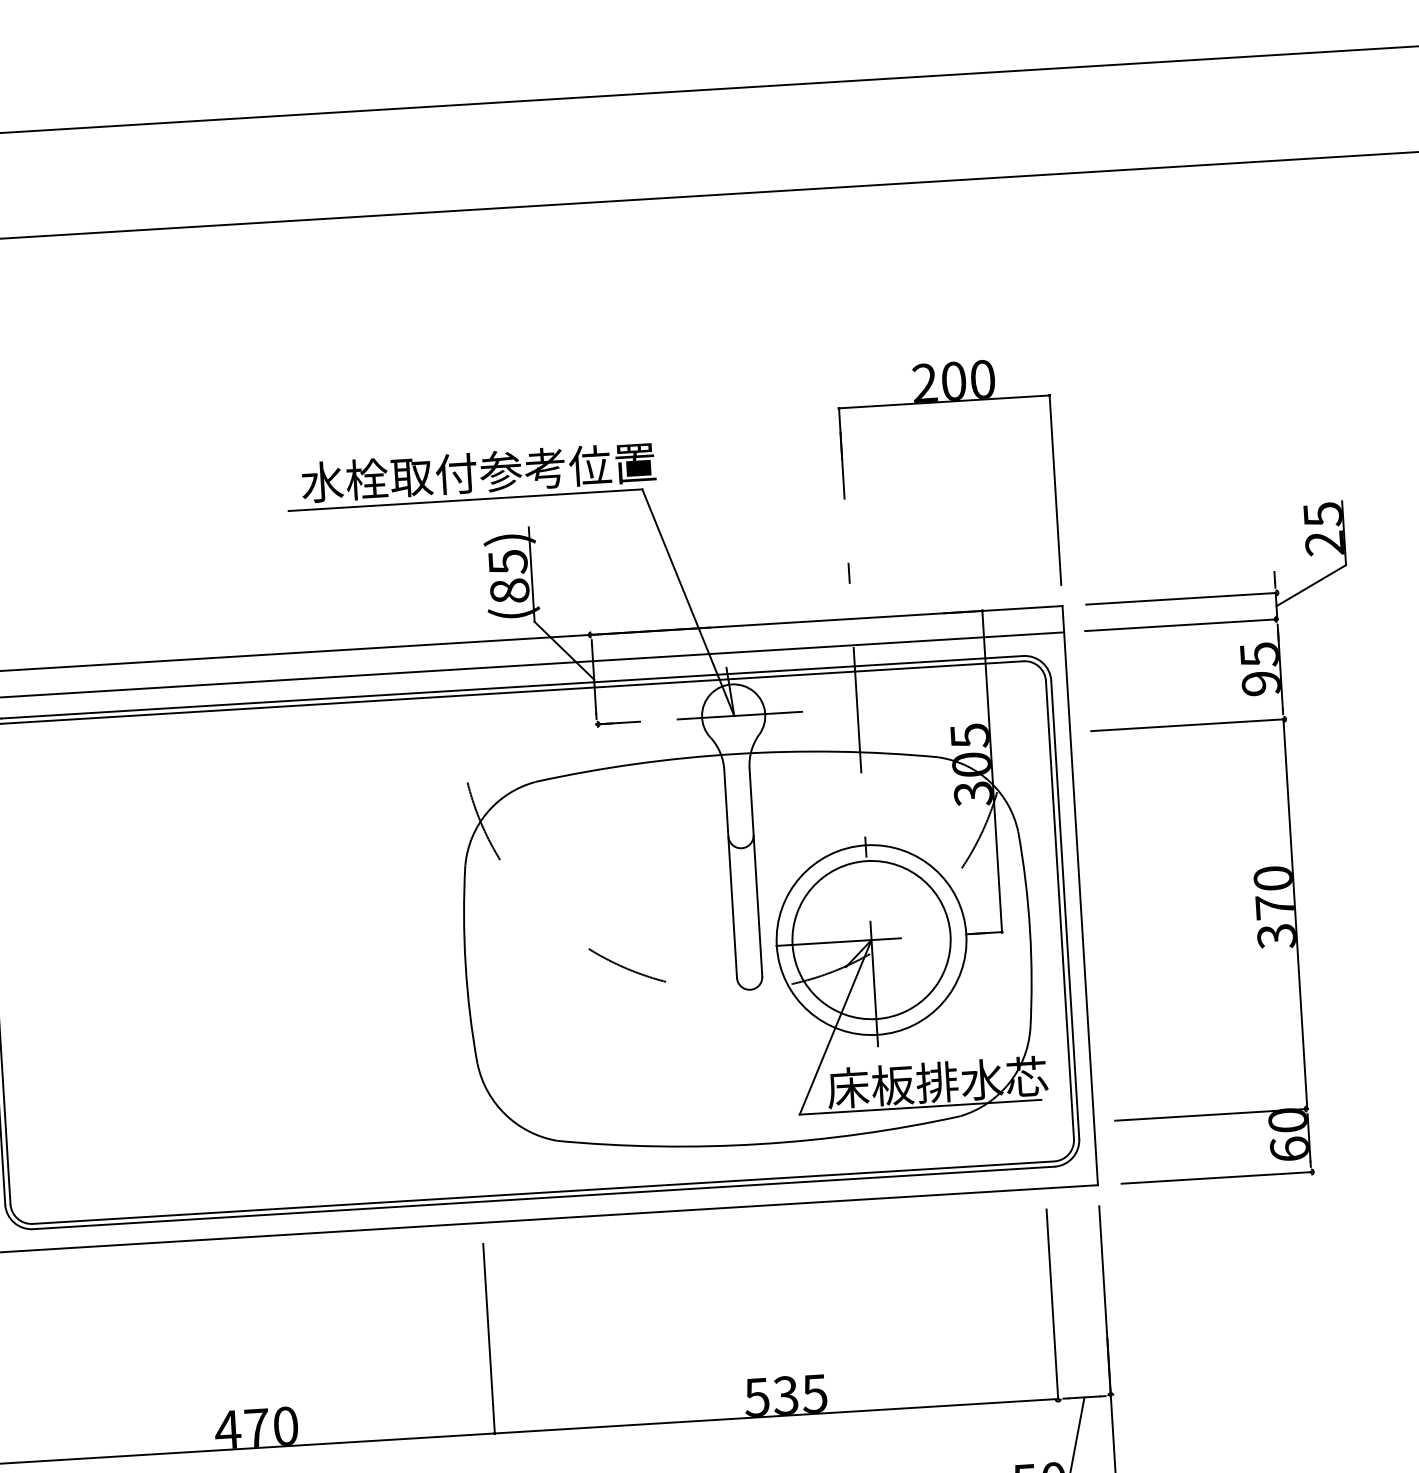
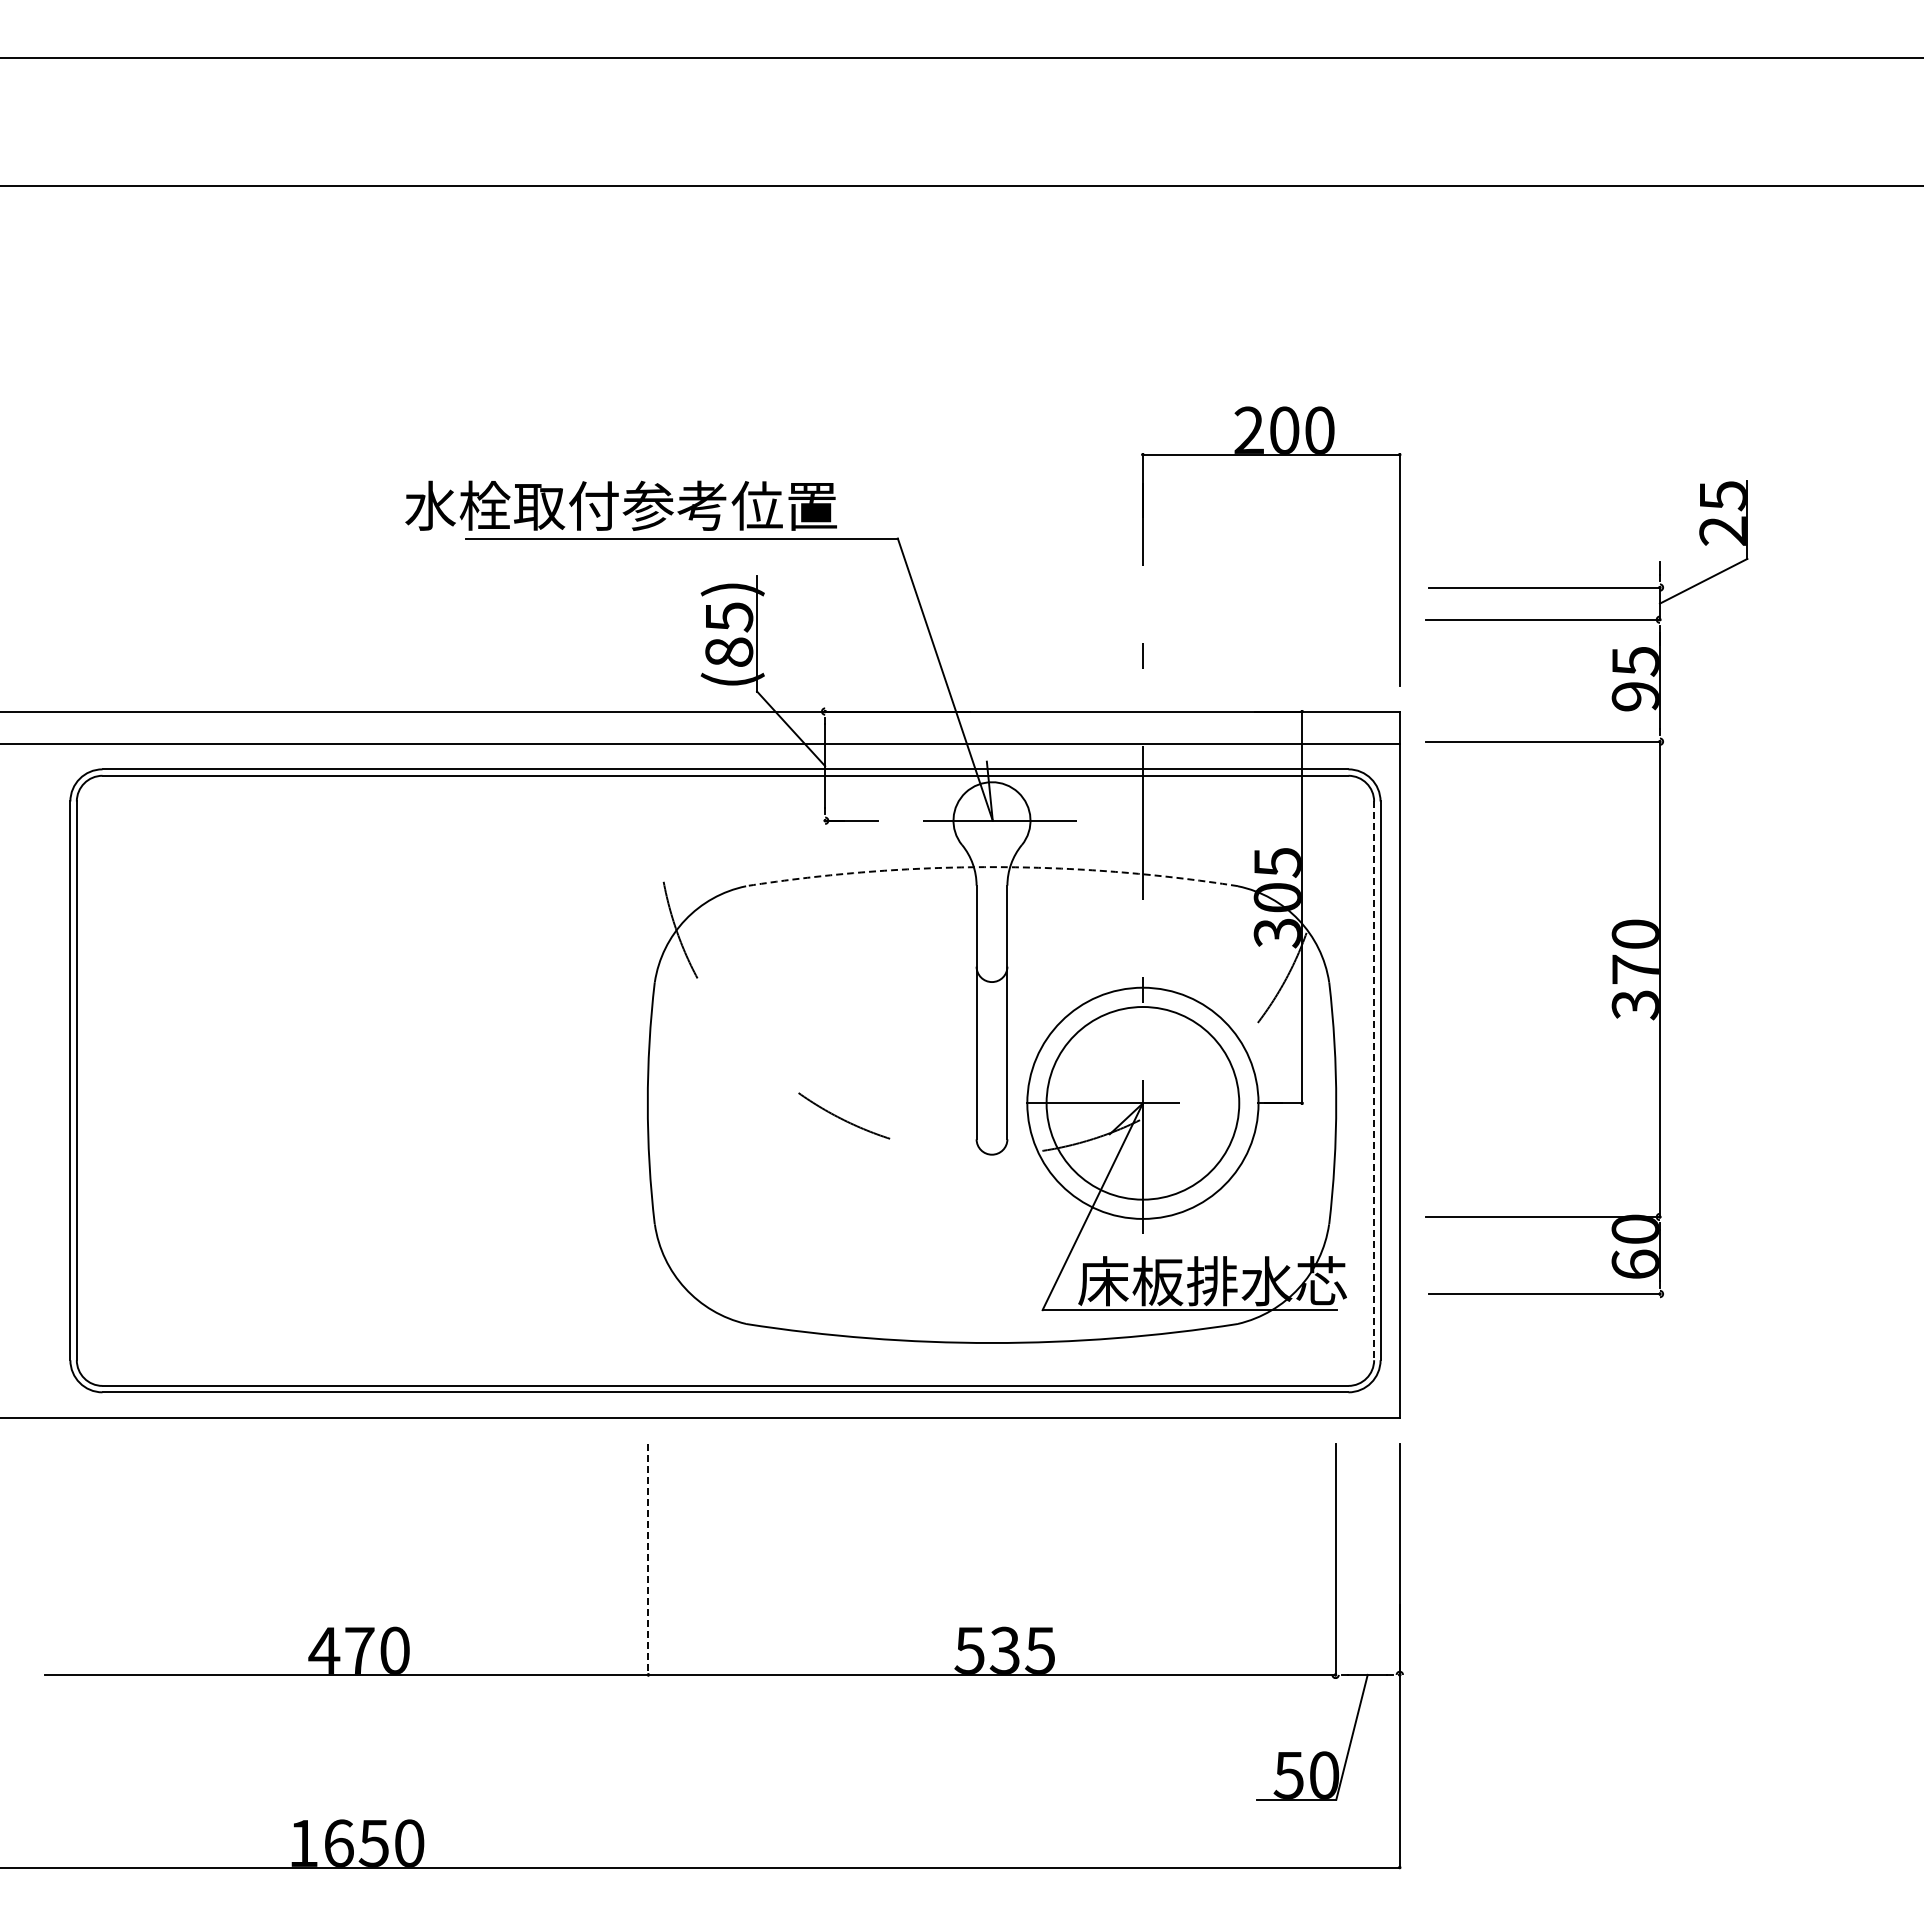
text: (478, 472) -> (620, 505), moved
arc: (736, 754) -> (992, 867), solid -> dashed
part: (1257, 870) -> (1617, 923), moved
line: (1060, 910) -> (1374, 1081), solid -> dashed
line: (489, 1338) -> (648, 1559), solid -> dashed

